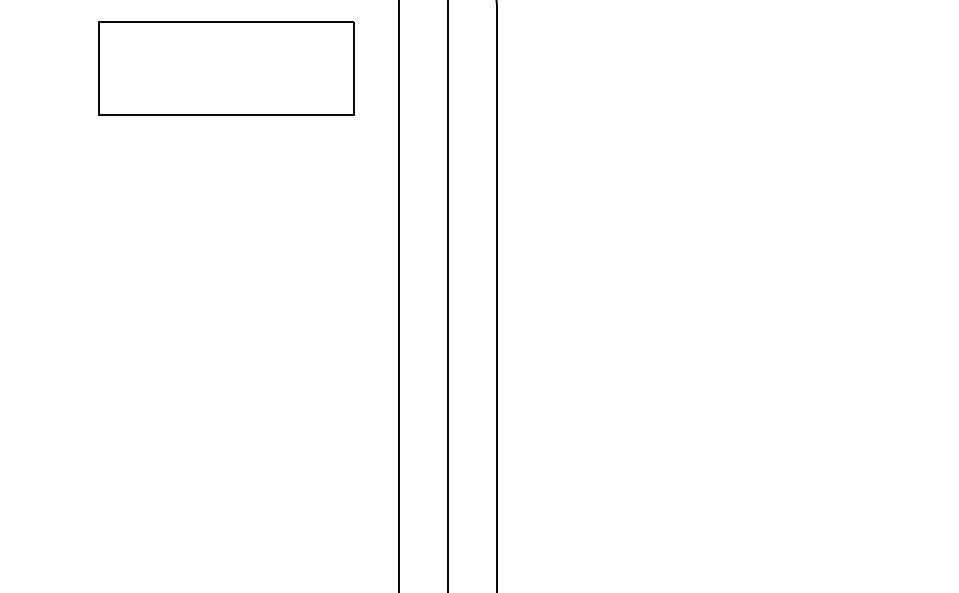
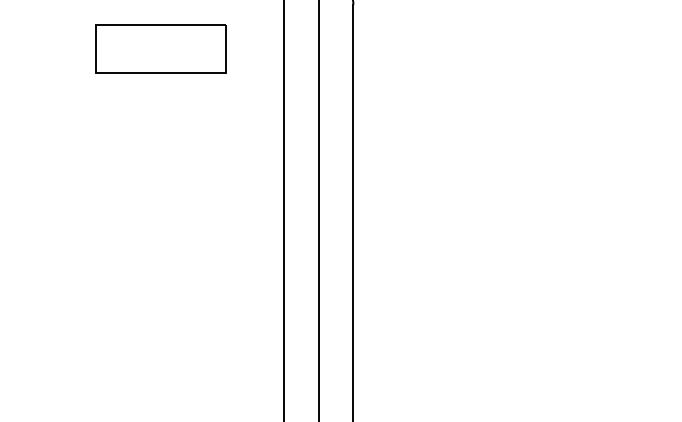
part: (225, 68) -> (160, 48), size x0.71

